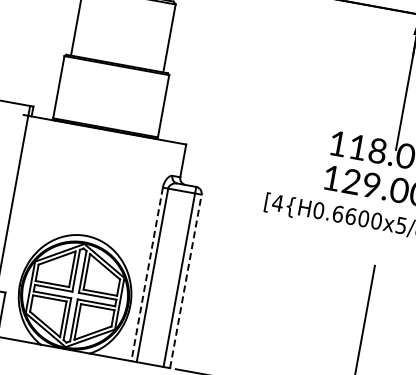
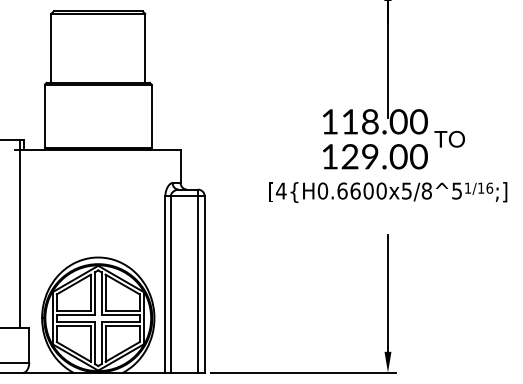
line: (147, 274) -> (165, 284), dashed -> solid
line: (185, 280) -> (204, 283), dashed -> solid

